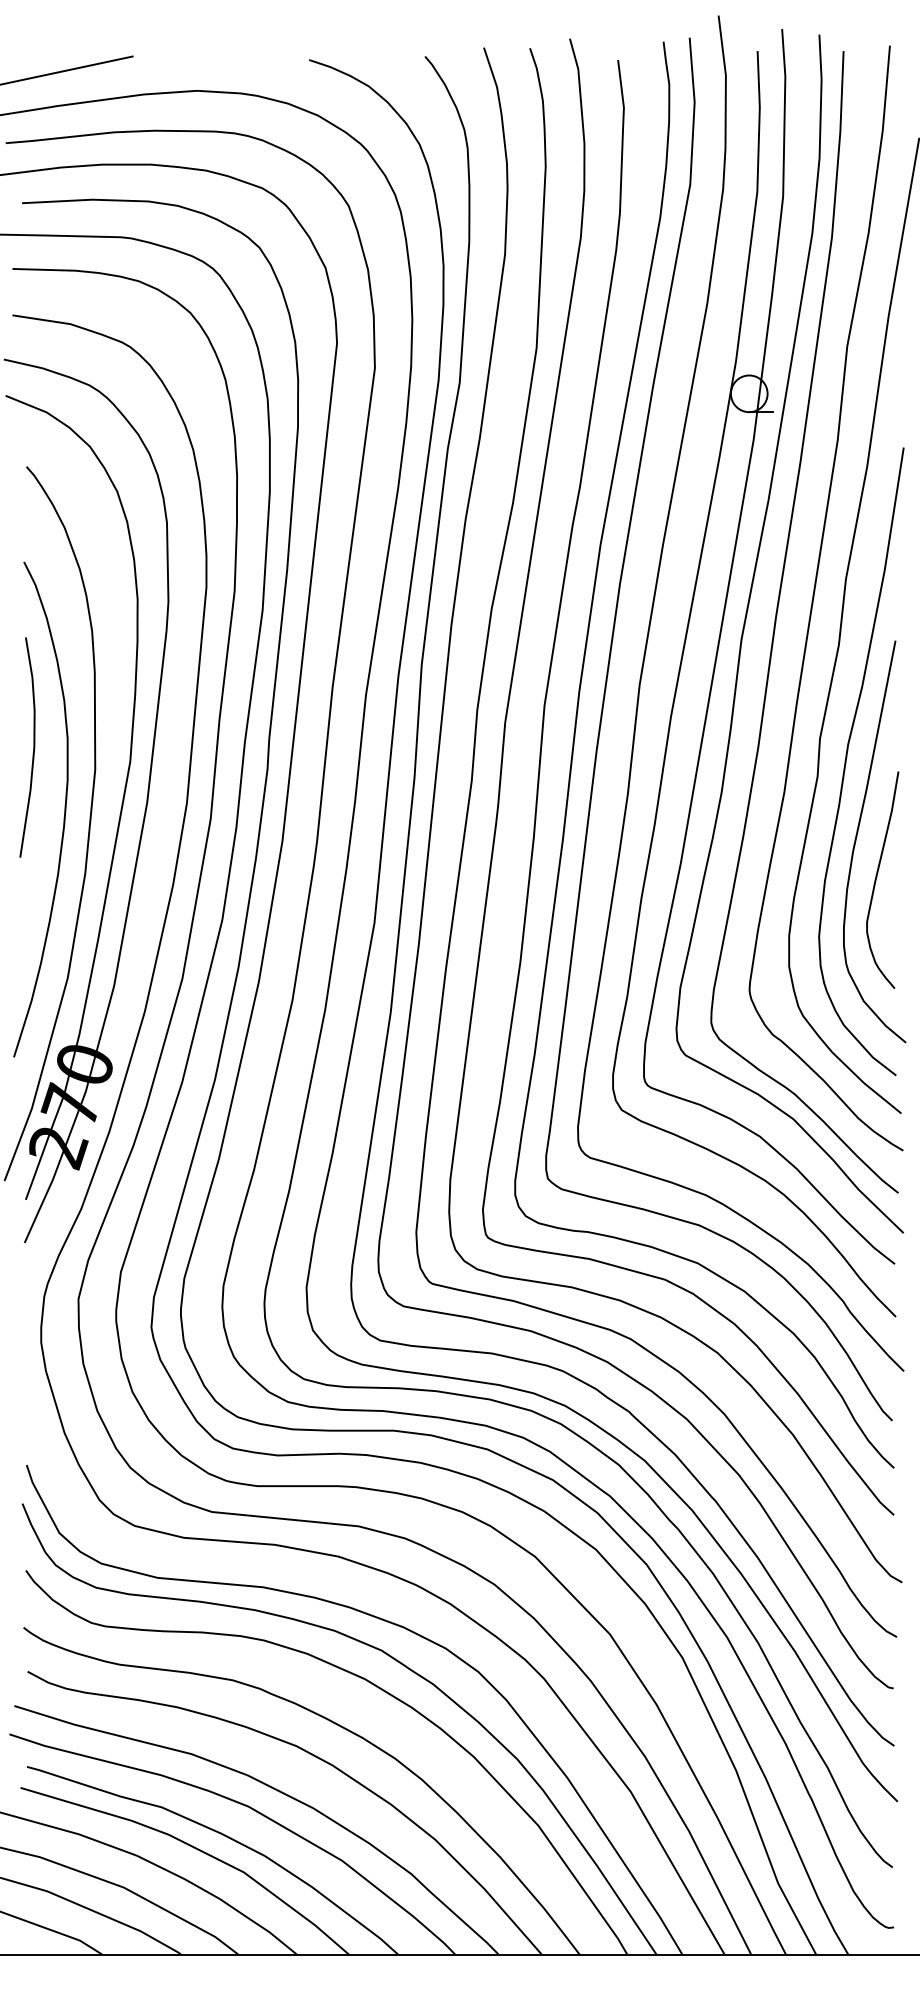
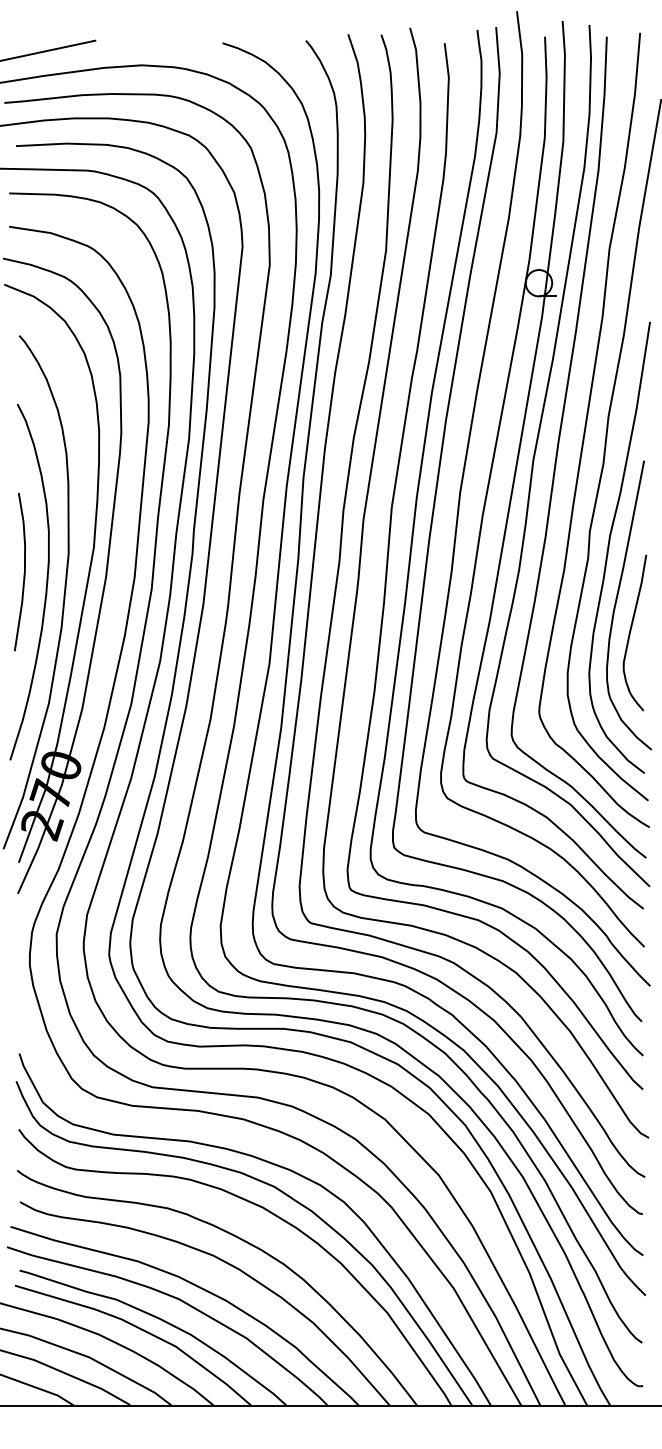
curve: (33, 747) -> (24, 572), moved

